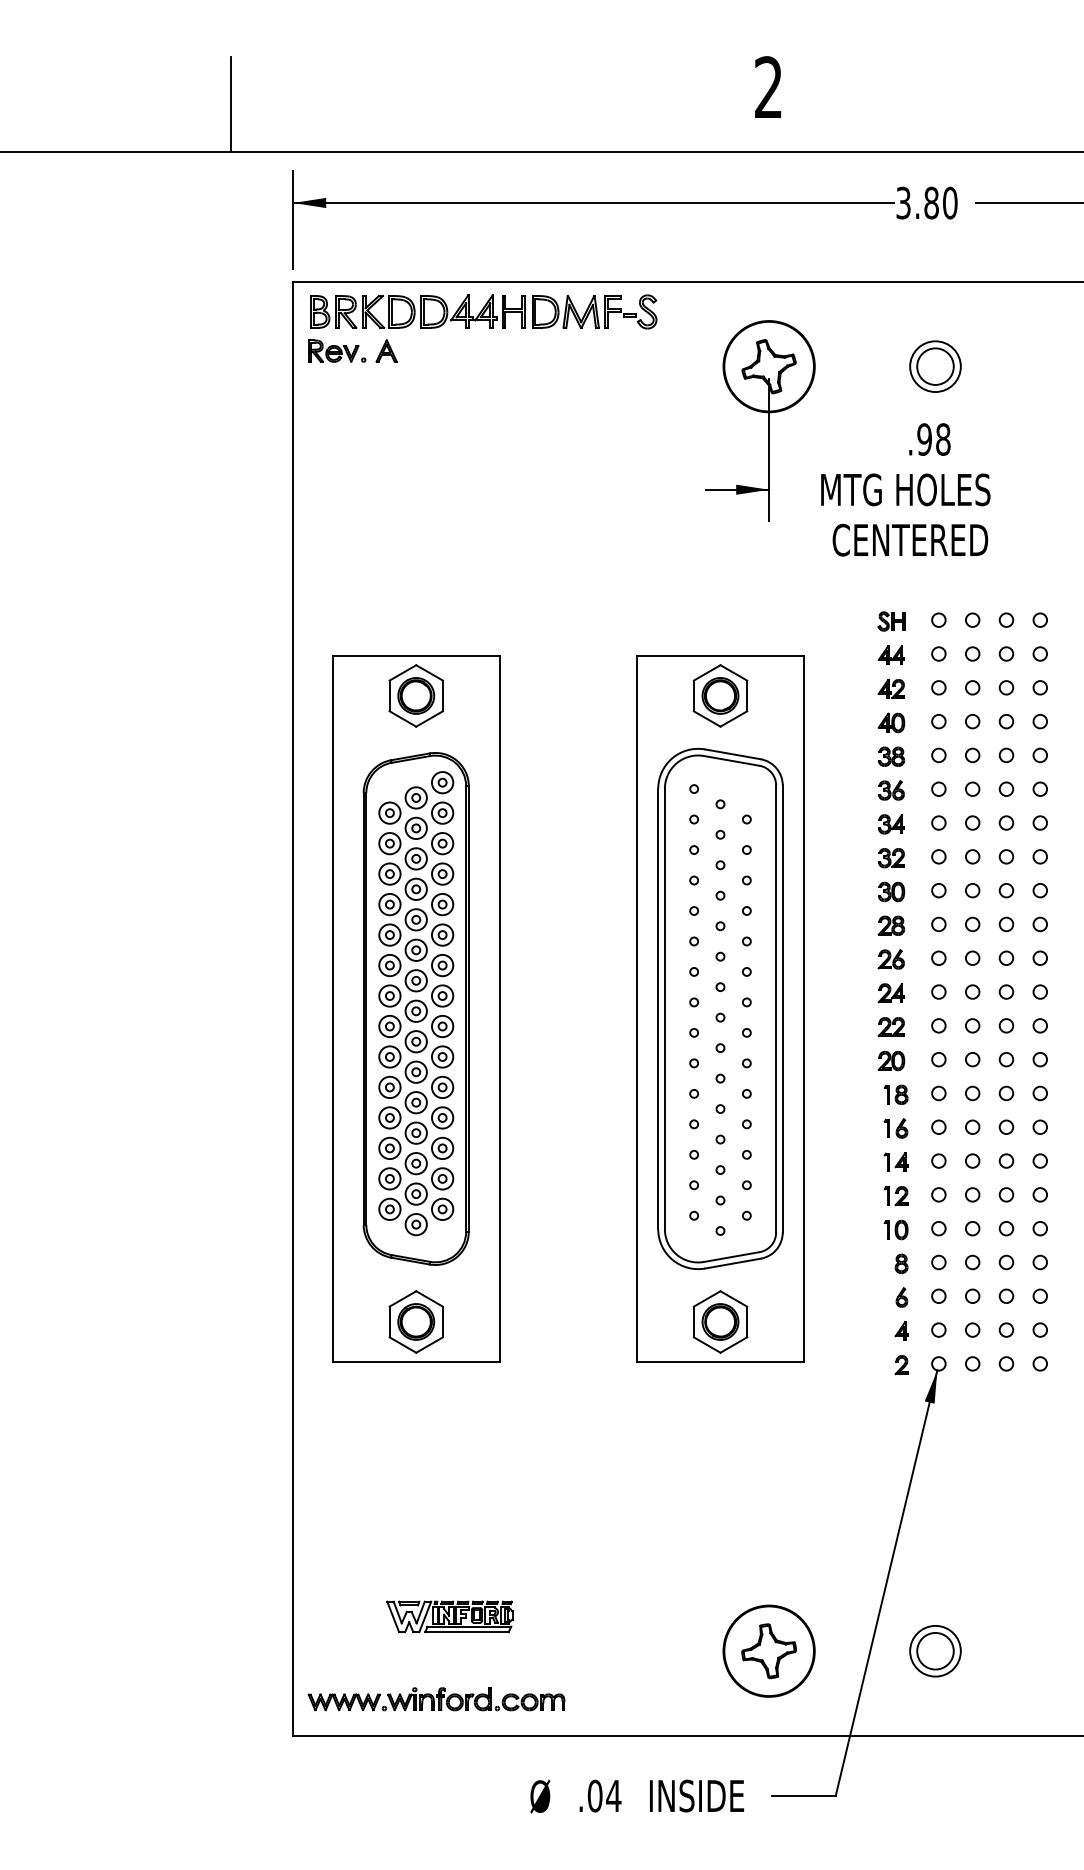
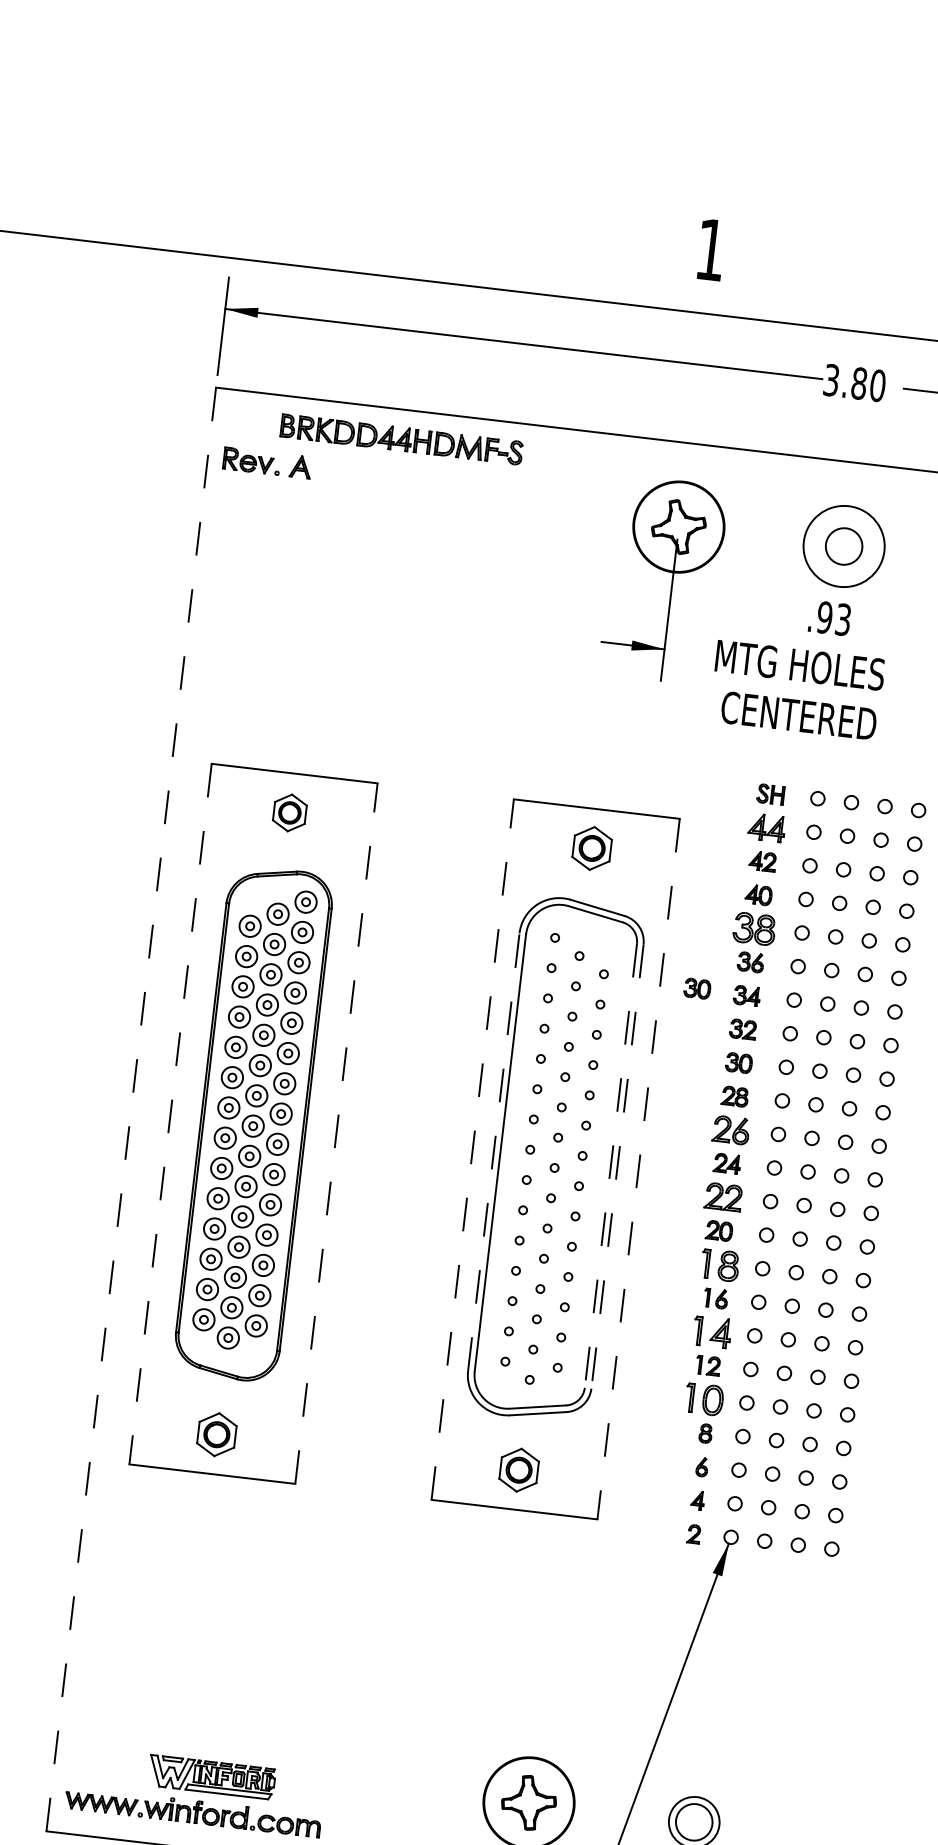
text: (768, 86) -> (710, 248), 2 -> 1
line: (230, 103) -> (174, 202), removed
part: (483, 311) -> (401, 438), size x0.7
circle: (935, 366) -> (844, 546), size x1.6
text: (943, 439) -> (843, 619), .98 -> .93
part: (890, 654) -> (765, 827), size x1.4
part: (415, 695) -> (289, 812), size x0.6
part: (720, 695) -> (592, 848), size x0.7
part: (891, 756) -> (754, 928), size x1.6
part: (841, 822) -> (697, 988), added
part: (890, 959) -> (730, 1130), size x1.4
line: (293, 1008) -> (131, 1109), solid -> dashed
line: (332, 1008) -> (170, 1113), solid -> dashed
line: (499, 1008) -> (336, 1133), solid -> dashed
line: (637, 1008) -> (473, 1149), solid -> dashed
line: (658, 1008) -> (494, 1151), solid -> dashed
line: (776, 1008) -> (611, 1165), solid -> dashed
line: (782, 1008) -> (617, 1166), solid -> dashed
line: (804, 1008) -> (639, 1168), solid -> dashed
part: (890, 1027) -> (722, 1197), size x1.4
part: (895, 1094) -> (719, 1264), size x1.6
part: (895, 1161) -> (711, 1331), size x1.6
part: (895, 1229) -> (703, 1398), size x1.6
part: (415, 1321) -> (216, 1434), size x0.7
part: (720, 1321) -> (519, 1469), size x0.7
part: (449, 1616) -> (211, 1776), moved

